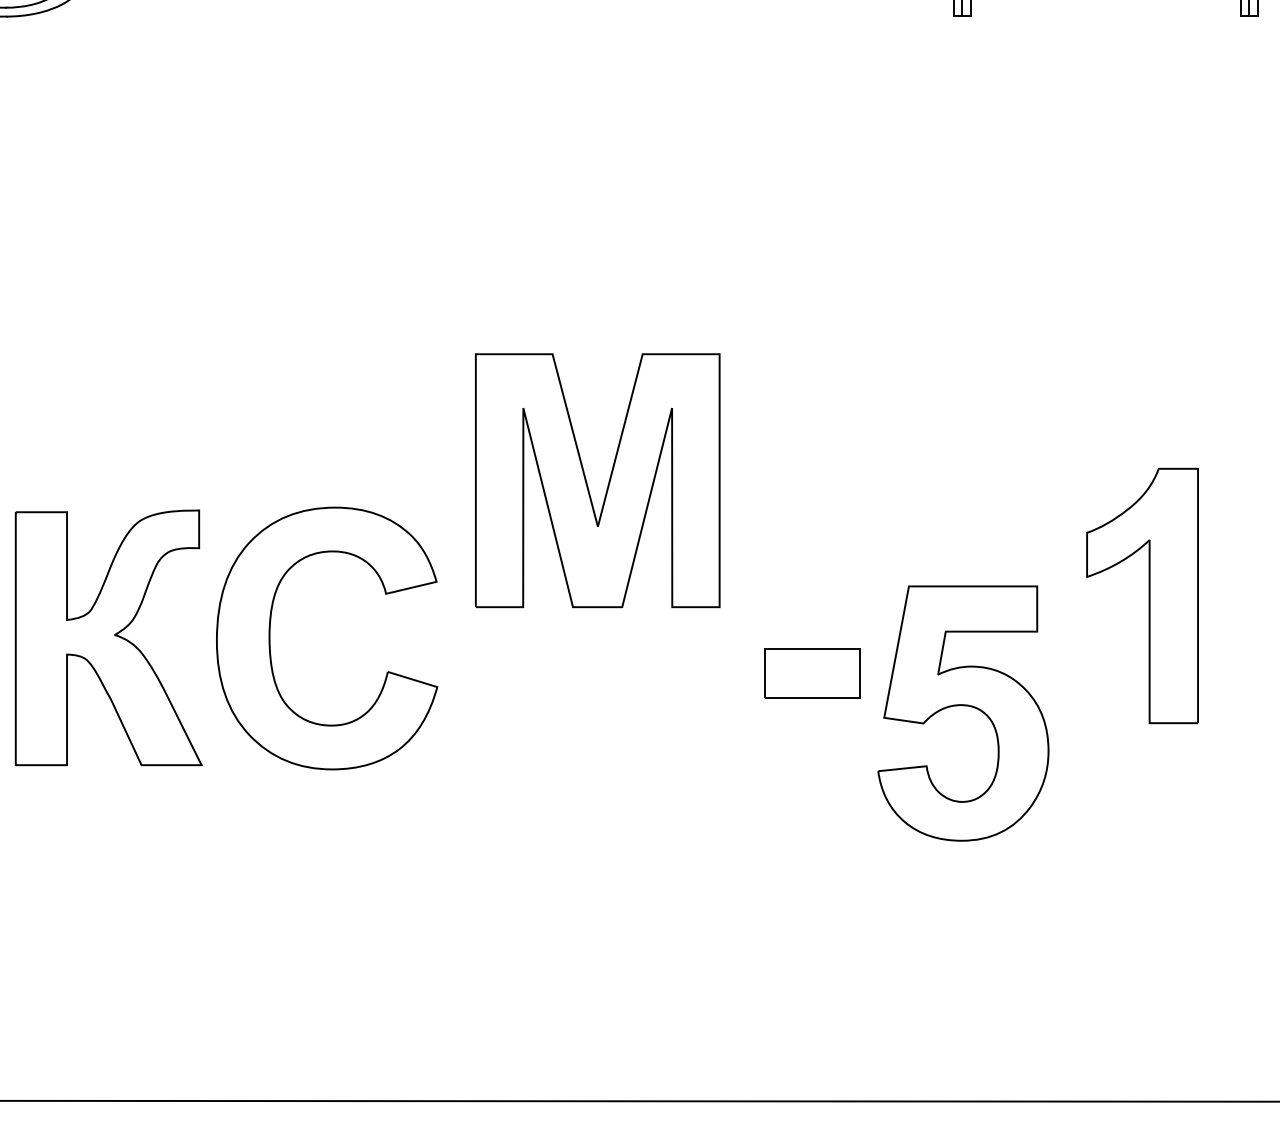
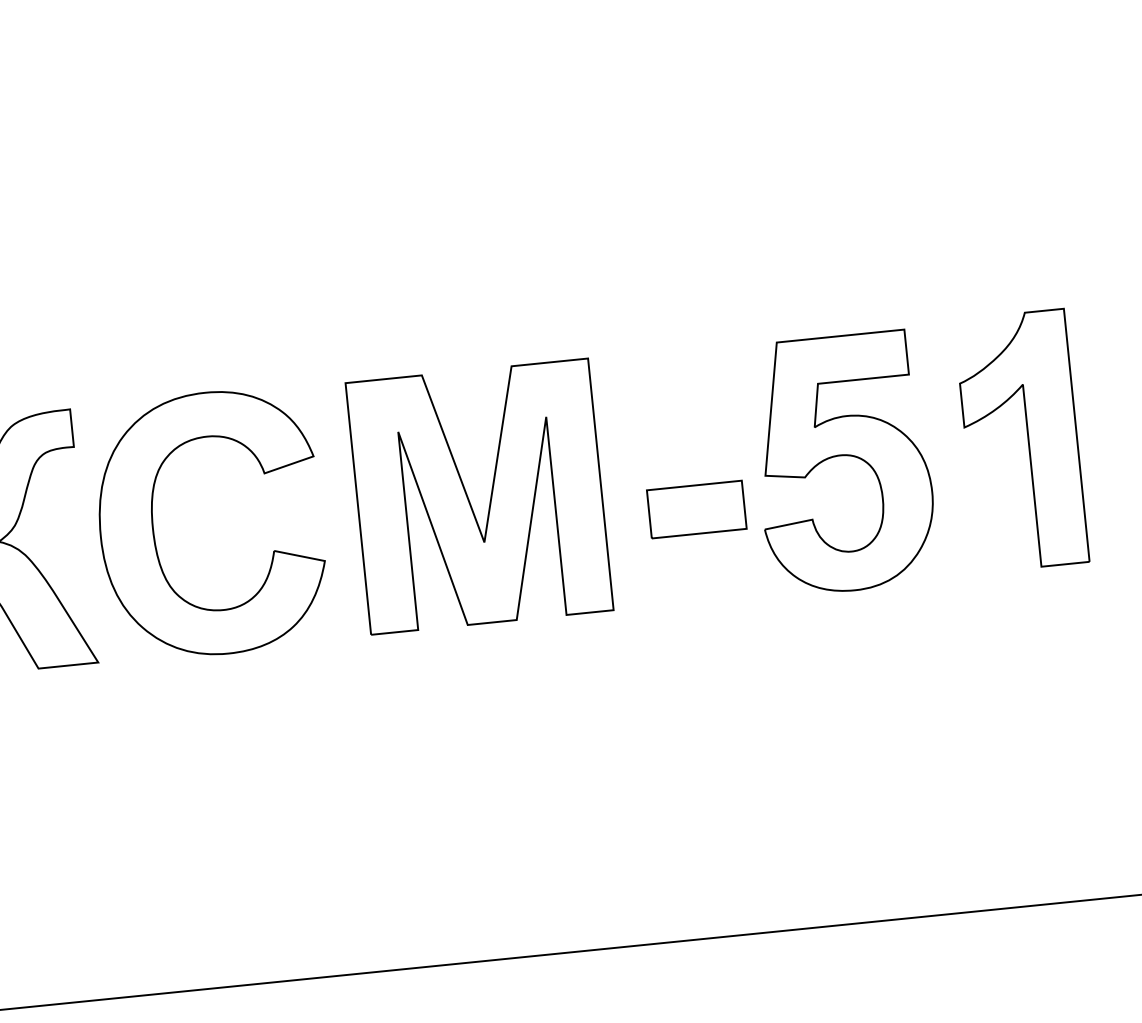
part: (587, 482) -> (469, 499), moved
part: (1142, 595) -> (1021, 440), moved
part: (963, 706) -> (843, 456), moved

